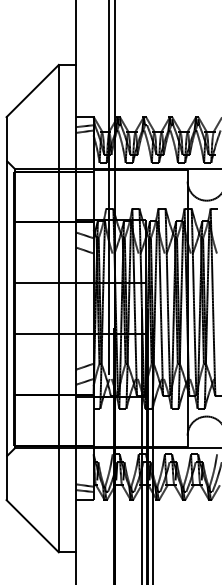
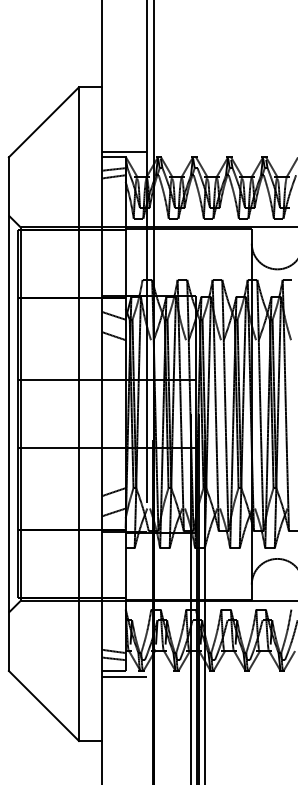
line: (92, 112) -> (124, 151), added
line: (92, 504) -> (124, 676), added

